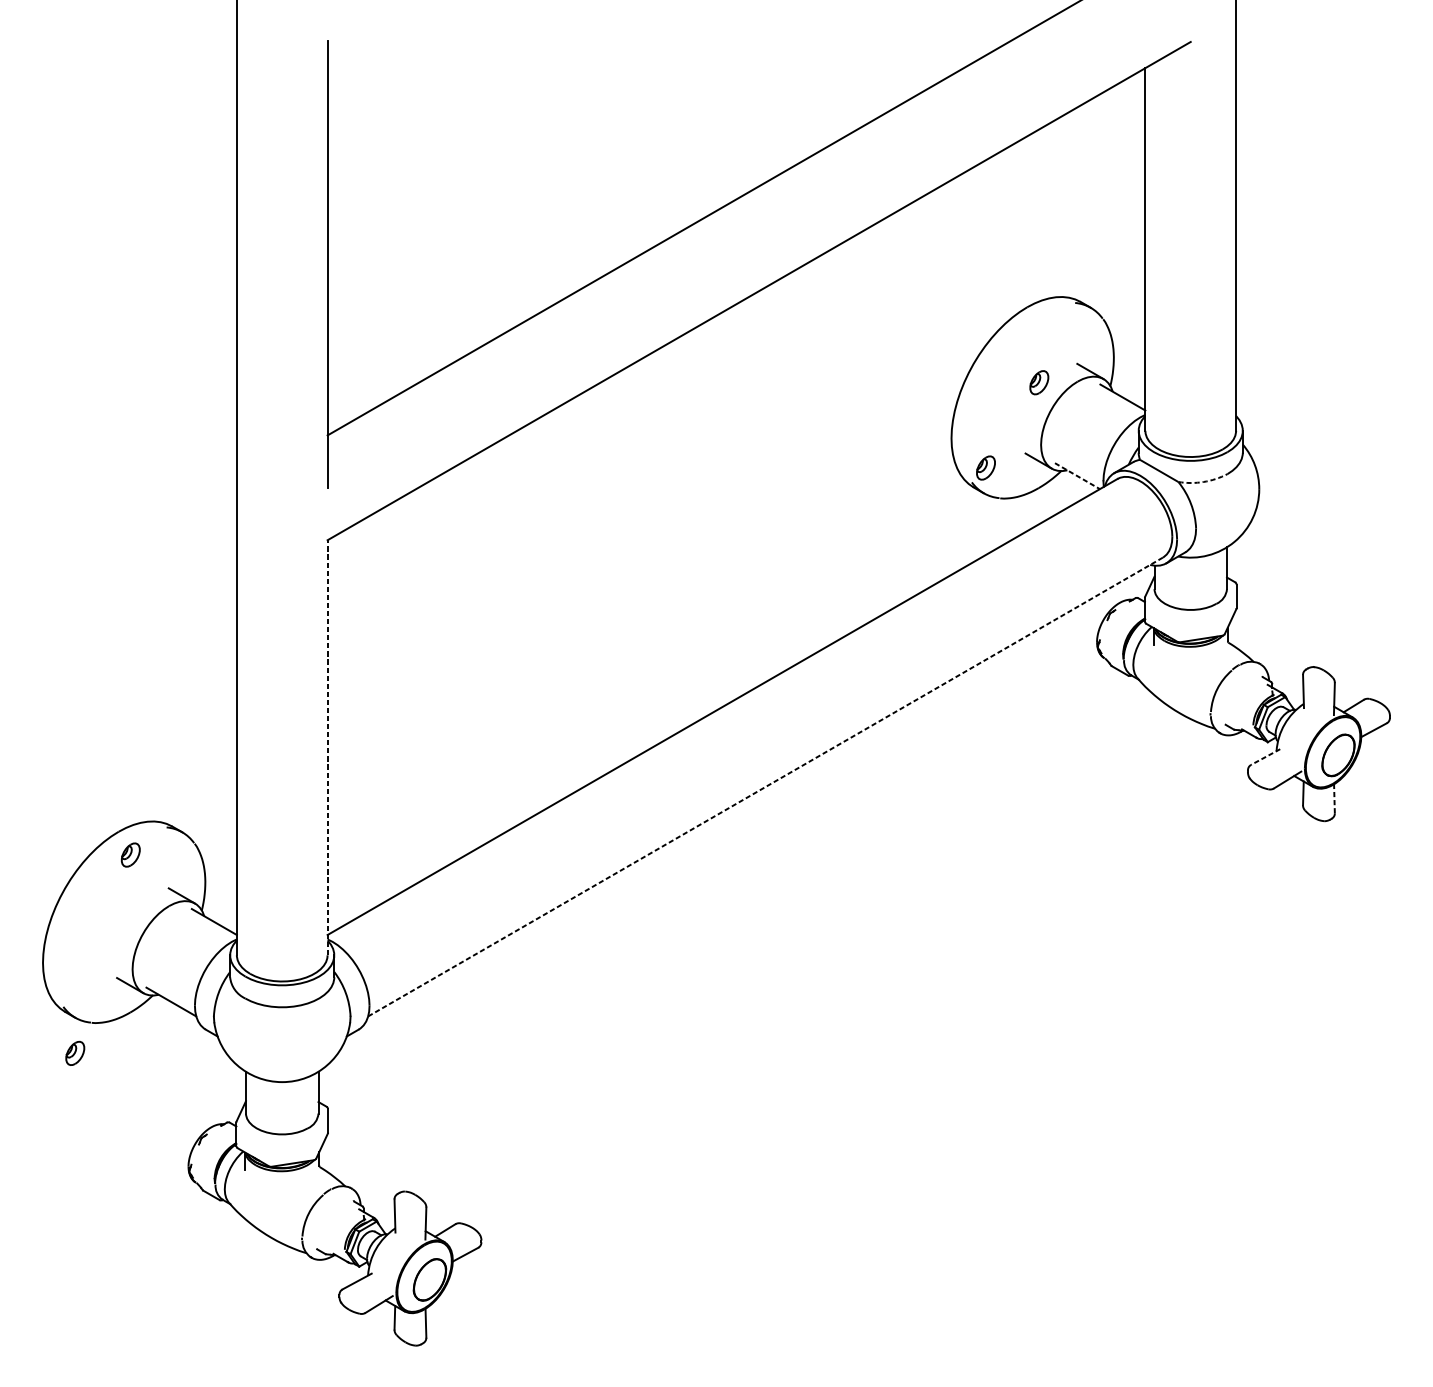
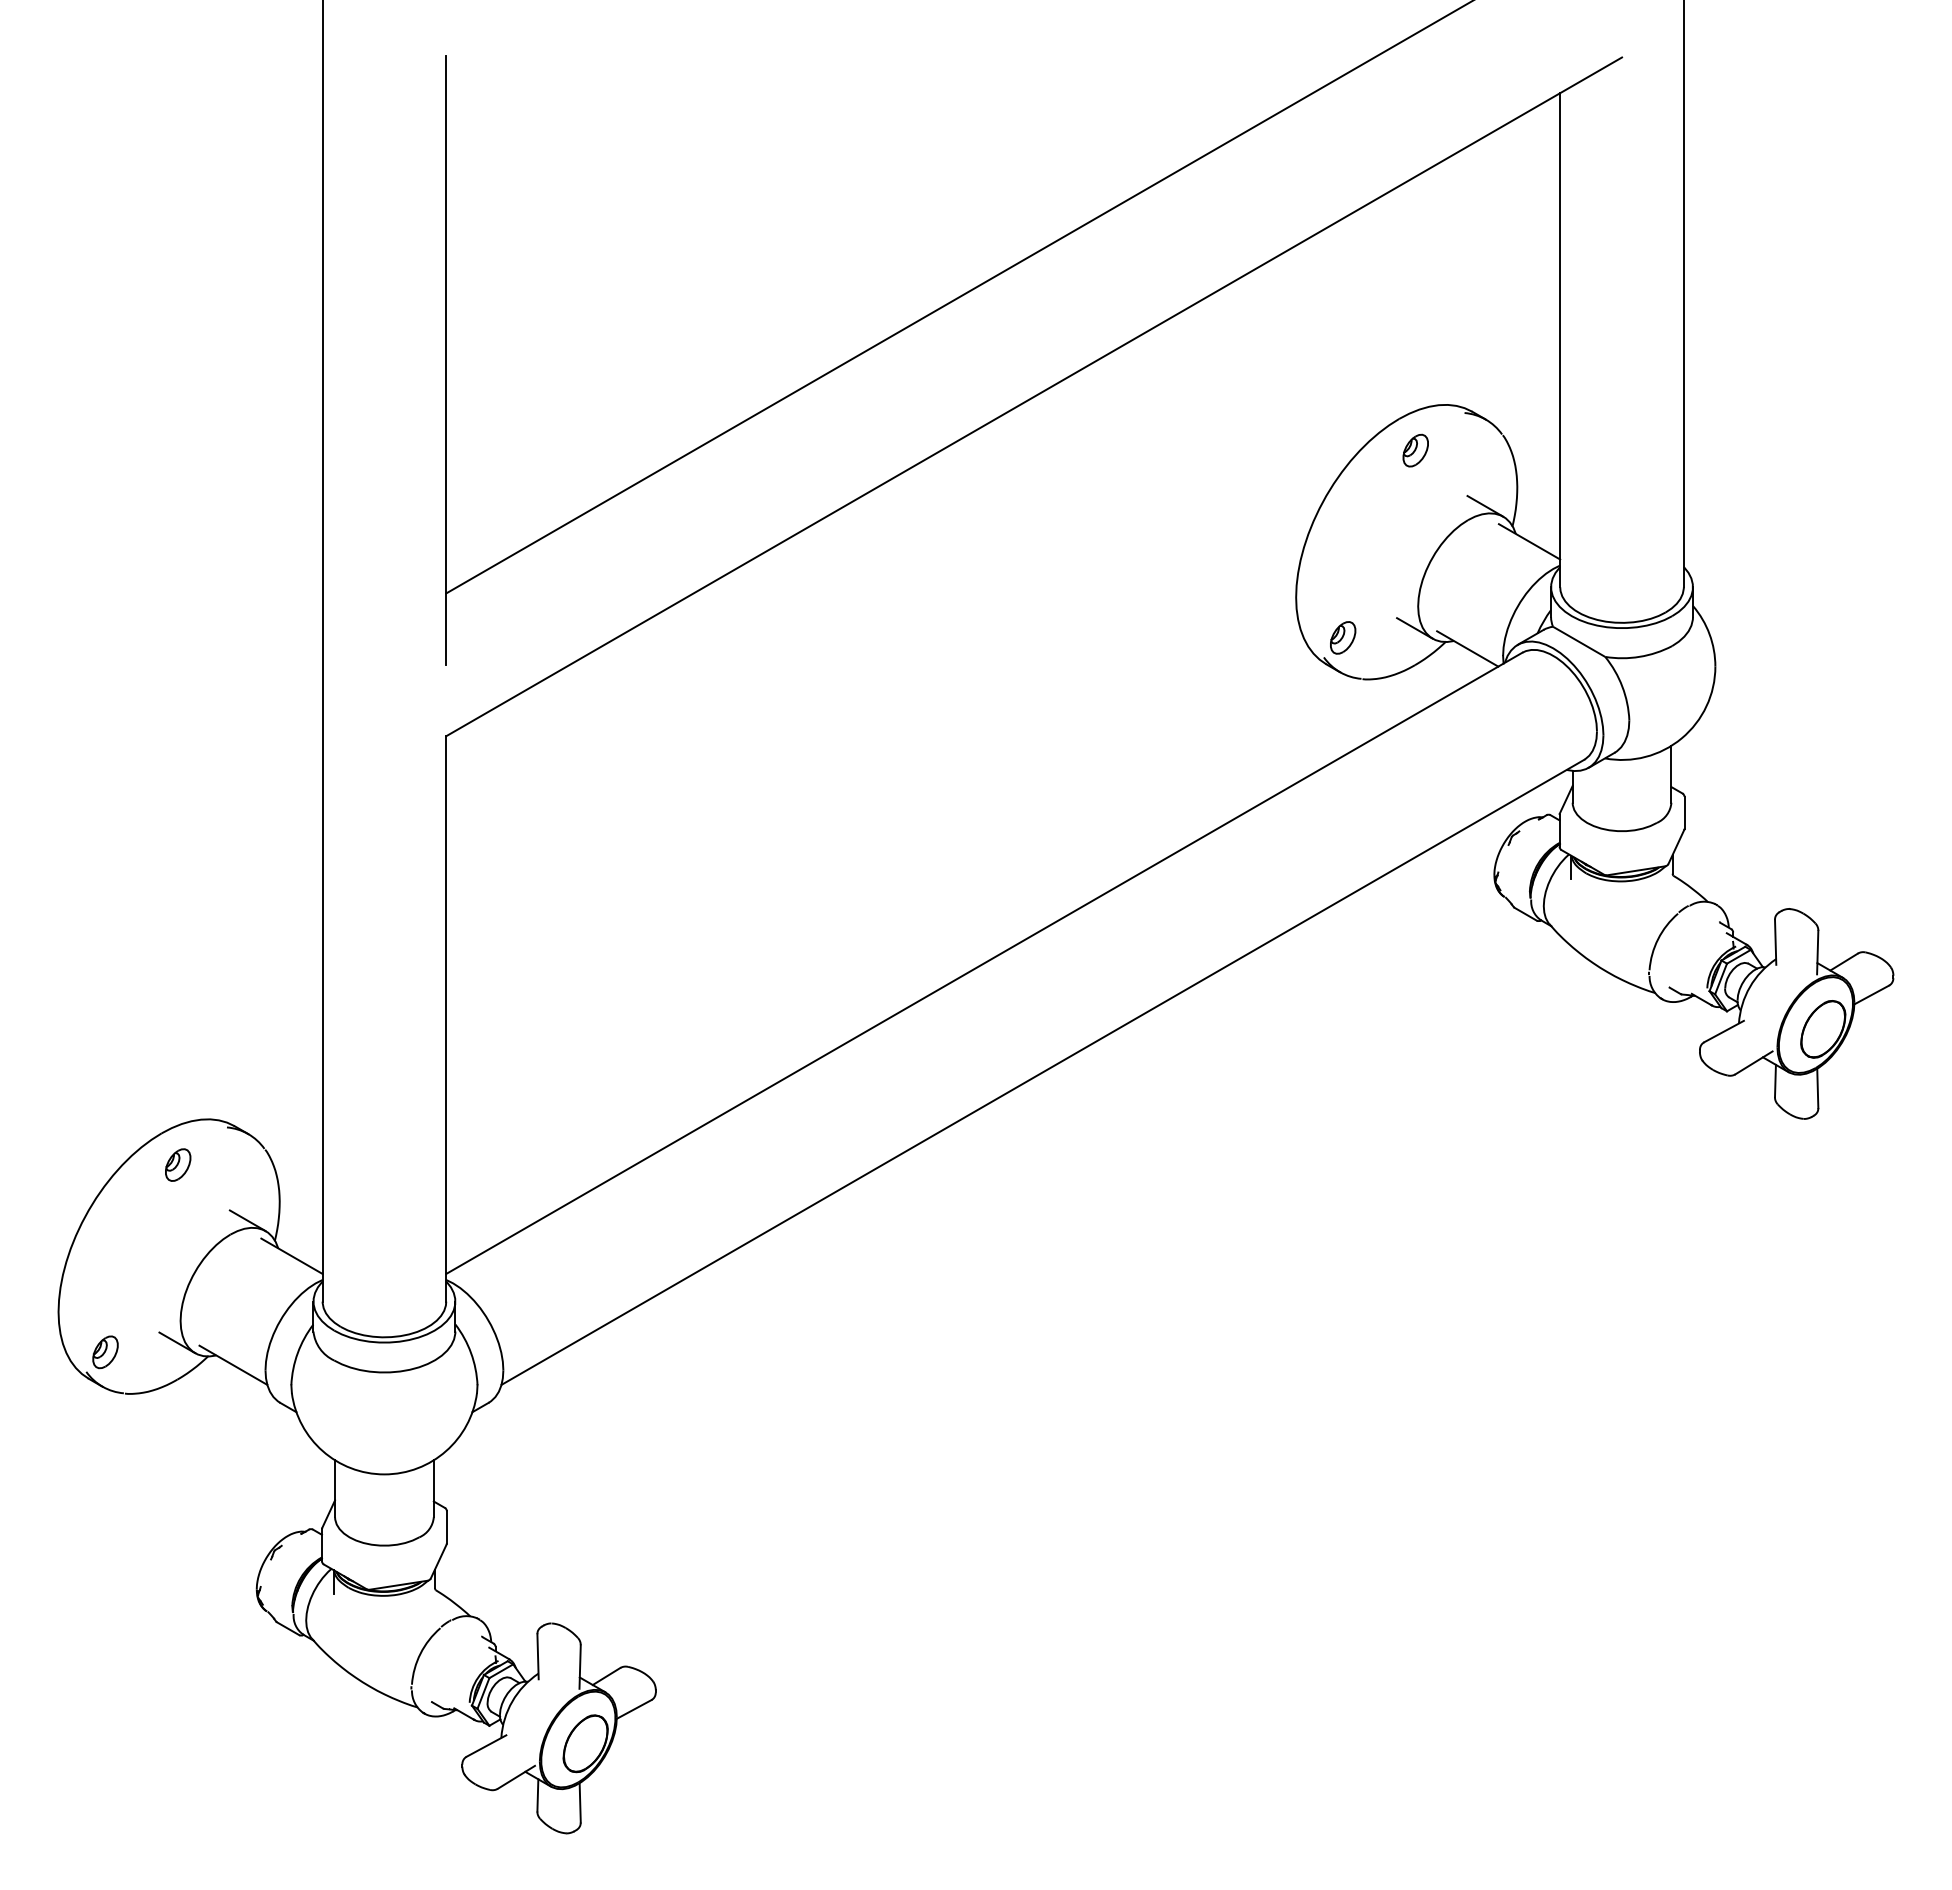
part: (1039, 382) -> (1415, 450), moved
line: (1078, 476) -> (1468, 649), dashed -> solid
arc: (1203, 481) -> (1639, 656), dashed -> solid
line: (327, 747) -> (446, 1018), dashed -> solid
line: (1265, 756) -> (1724, 1031), dashed -> solid
line: (766, 787) -> (1043, 1072), dashed -> solid
line: (1334, 798) -> (1817, 1088), dashed -> solid
part: (75, 1053) -> (105, 1352), moved

